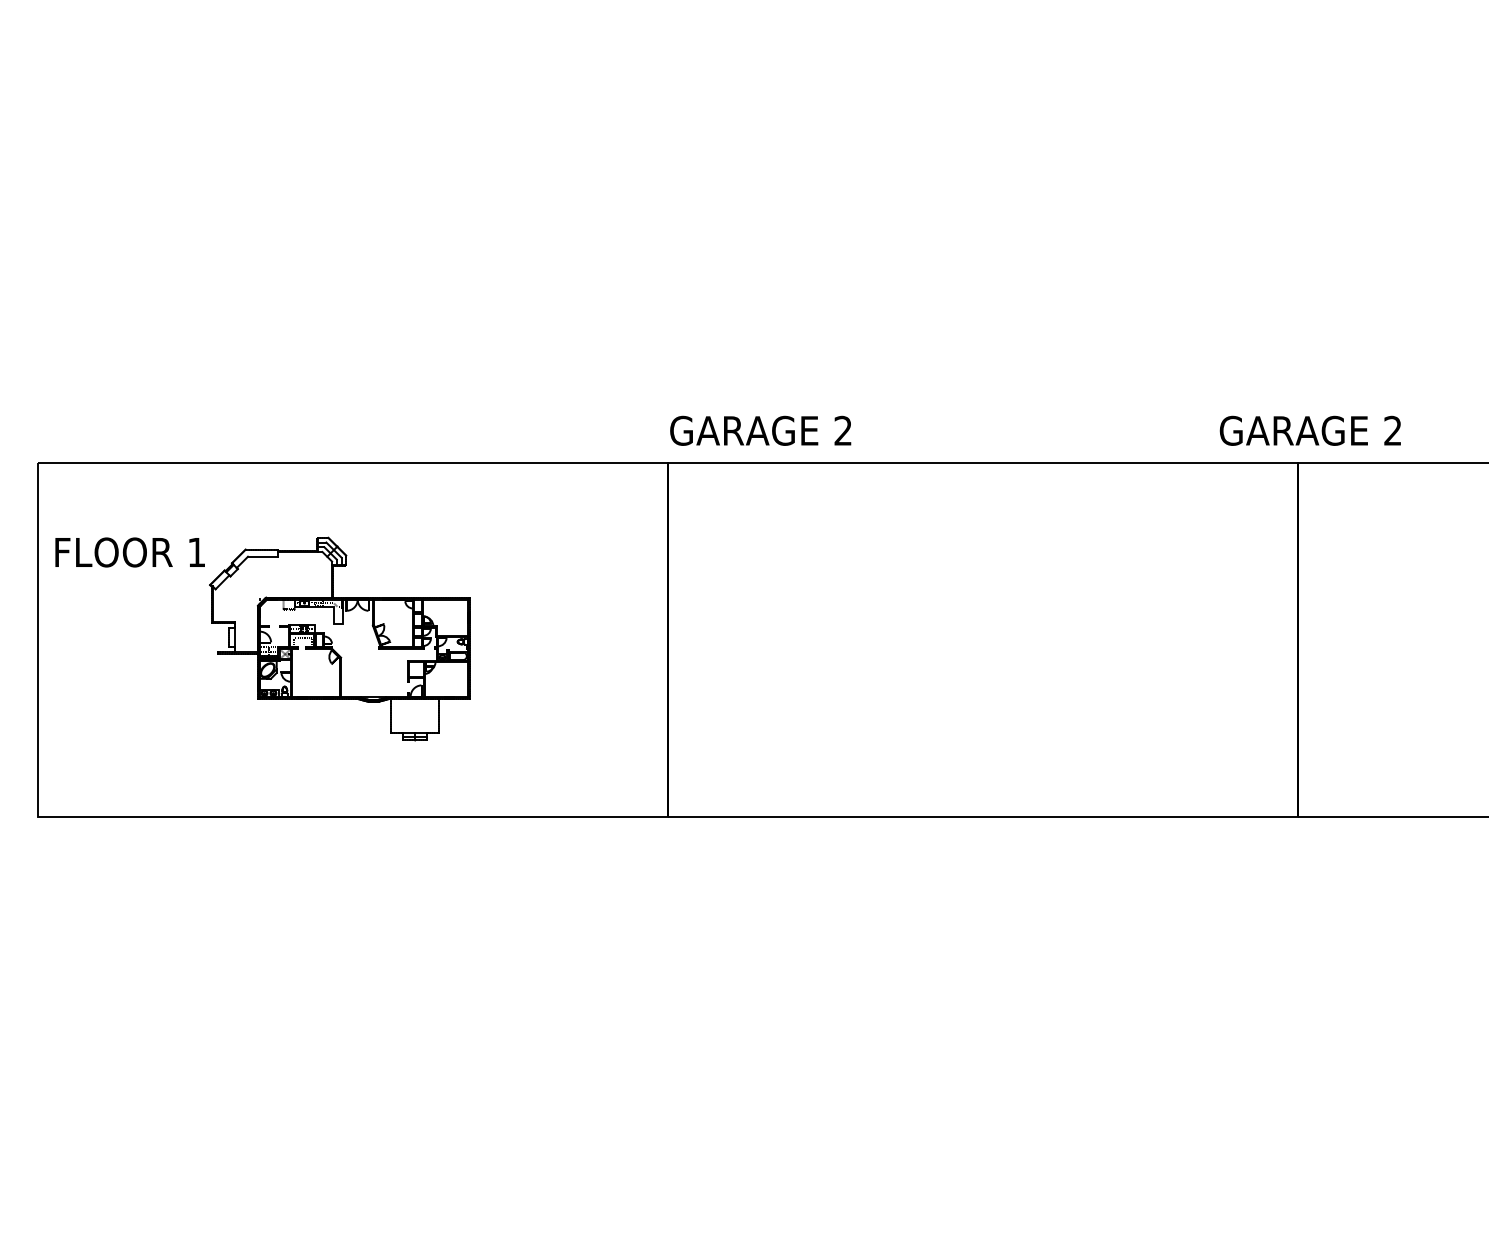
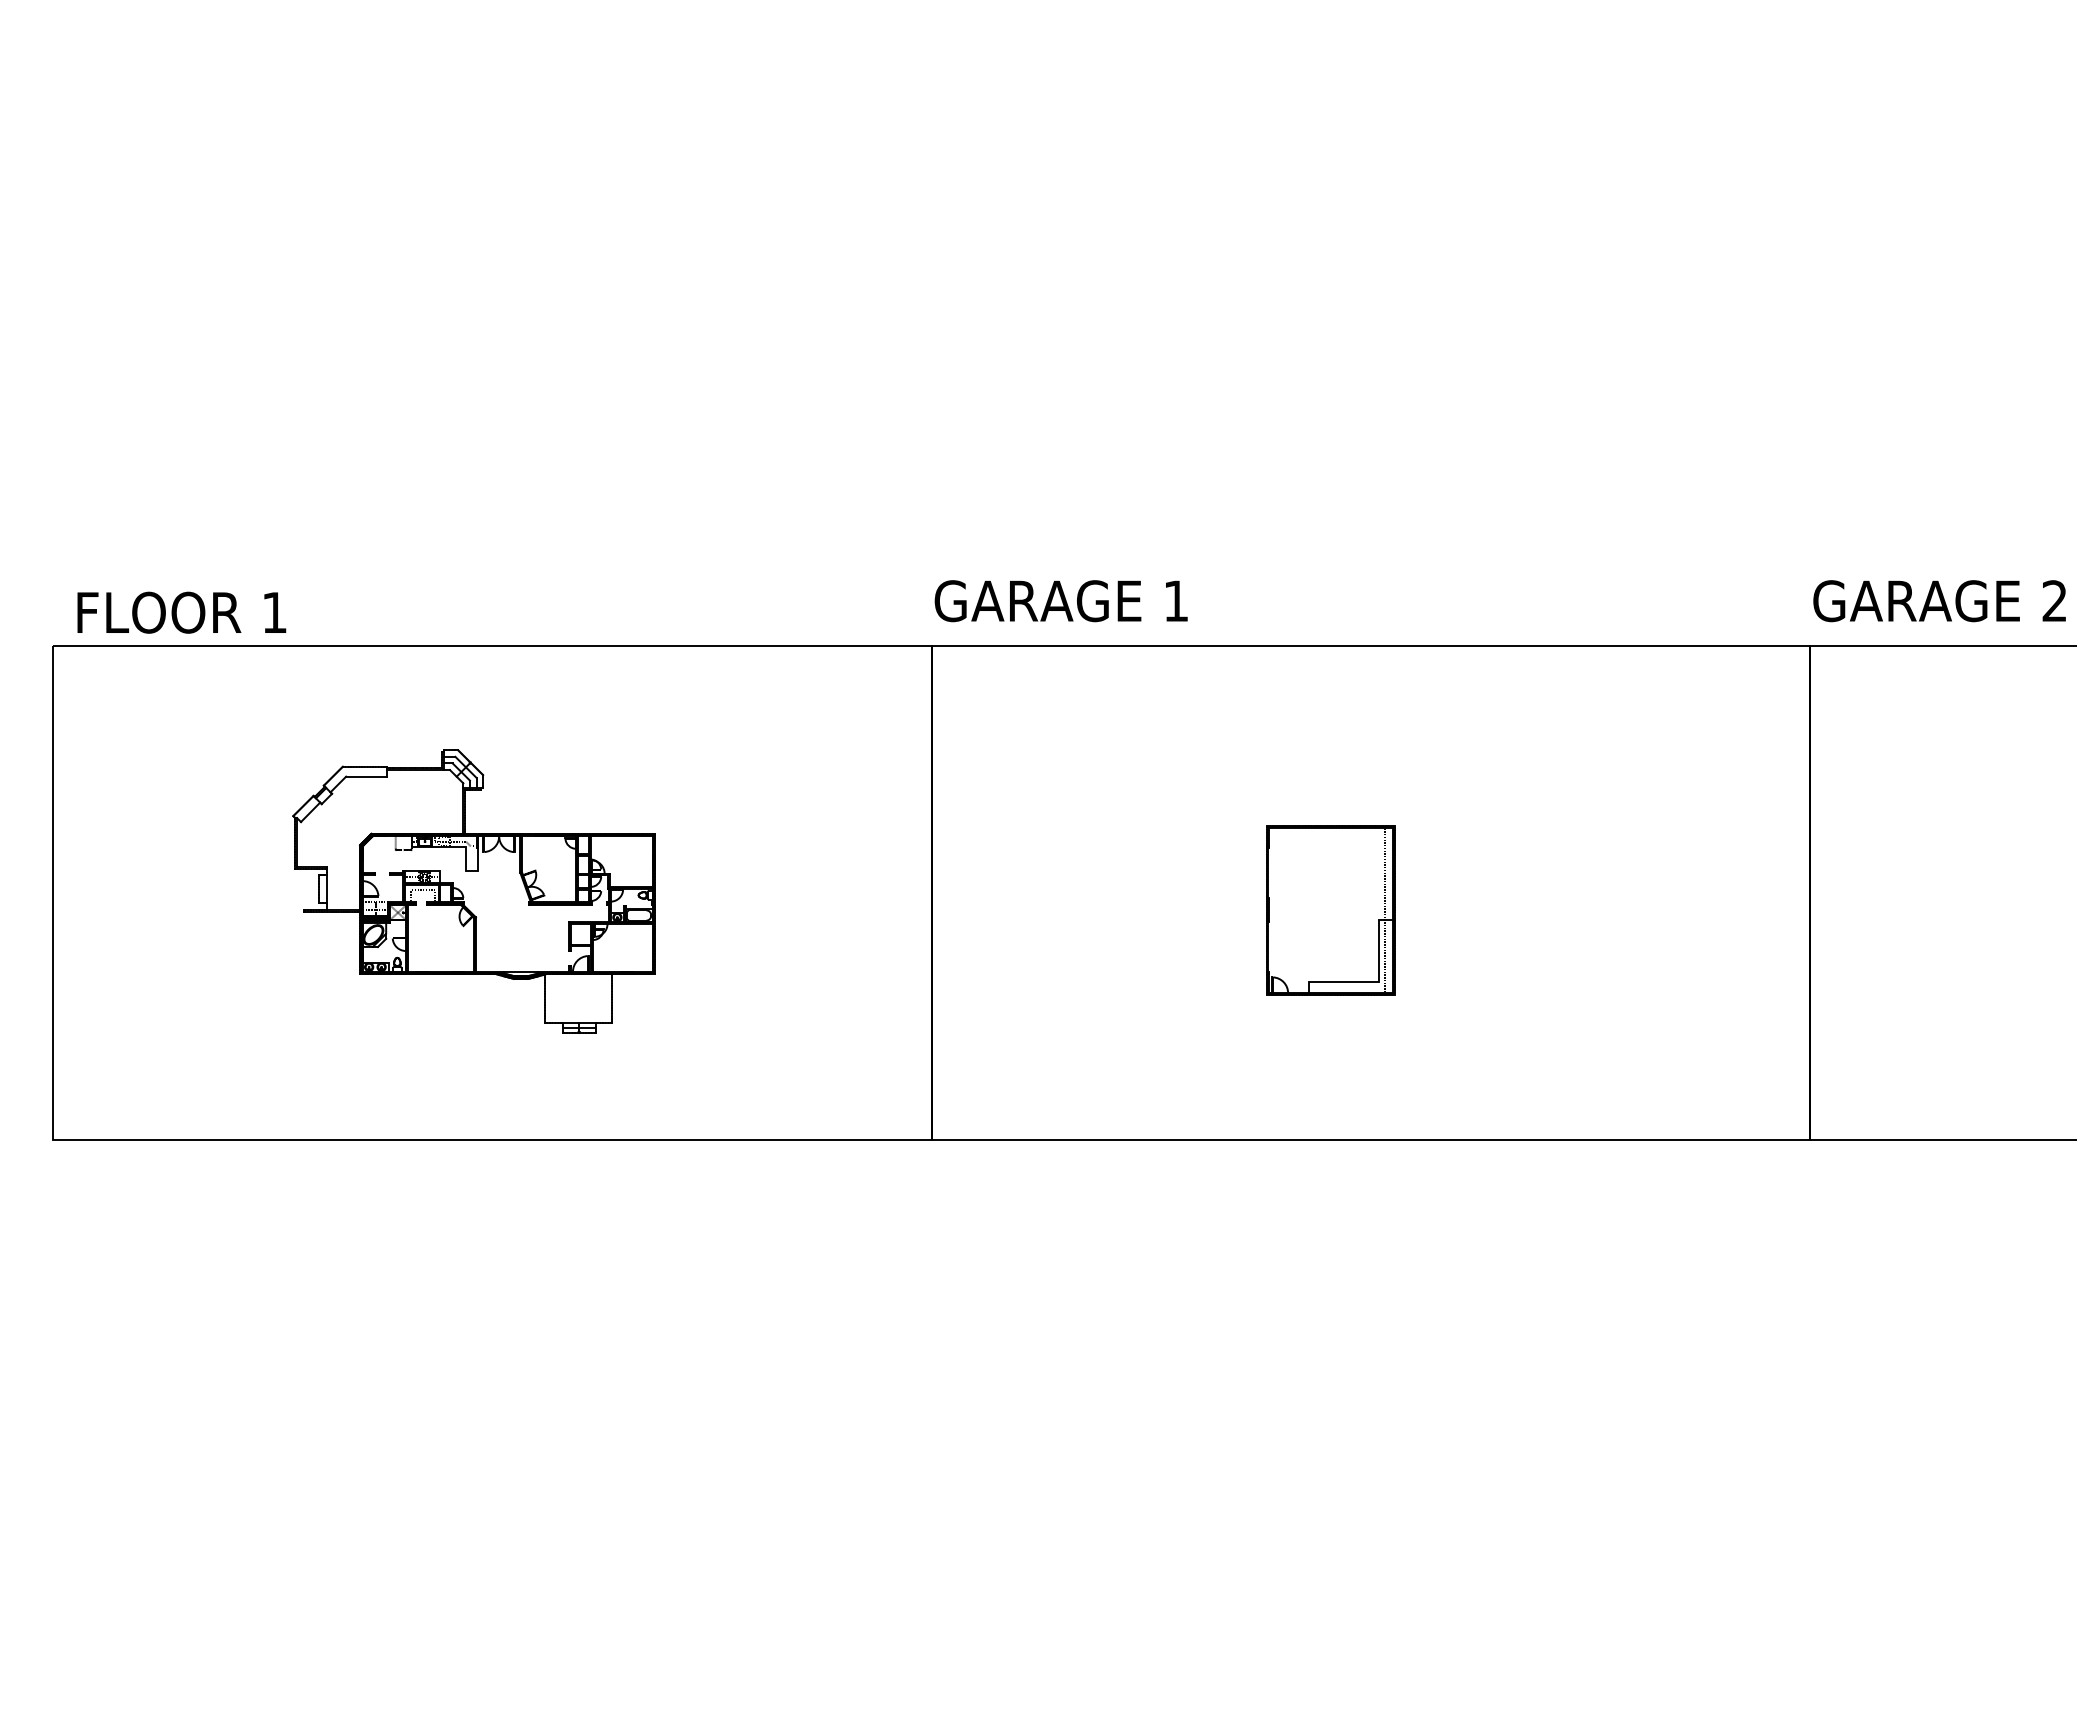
text: (842, 430) -> (1175, 600), 2 -> 1
text: (1310, 431) -> (1939, 601), moved
text: (129, 552) -> (181, 612), moved
part: (953, 652) -> (1330, 910), added

